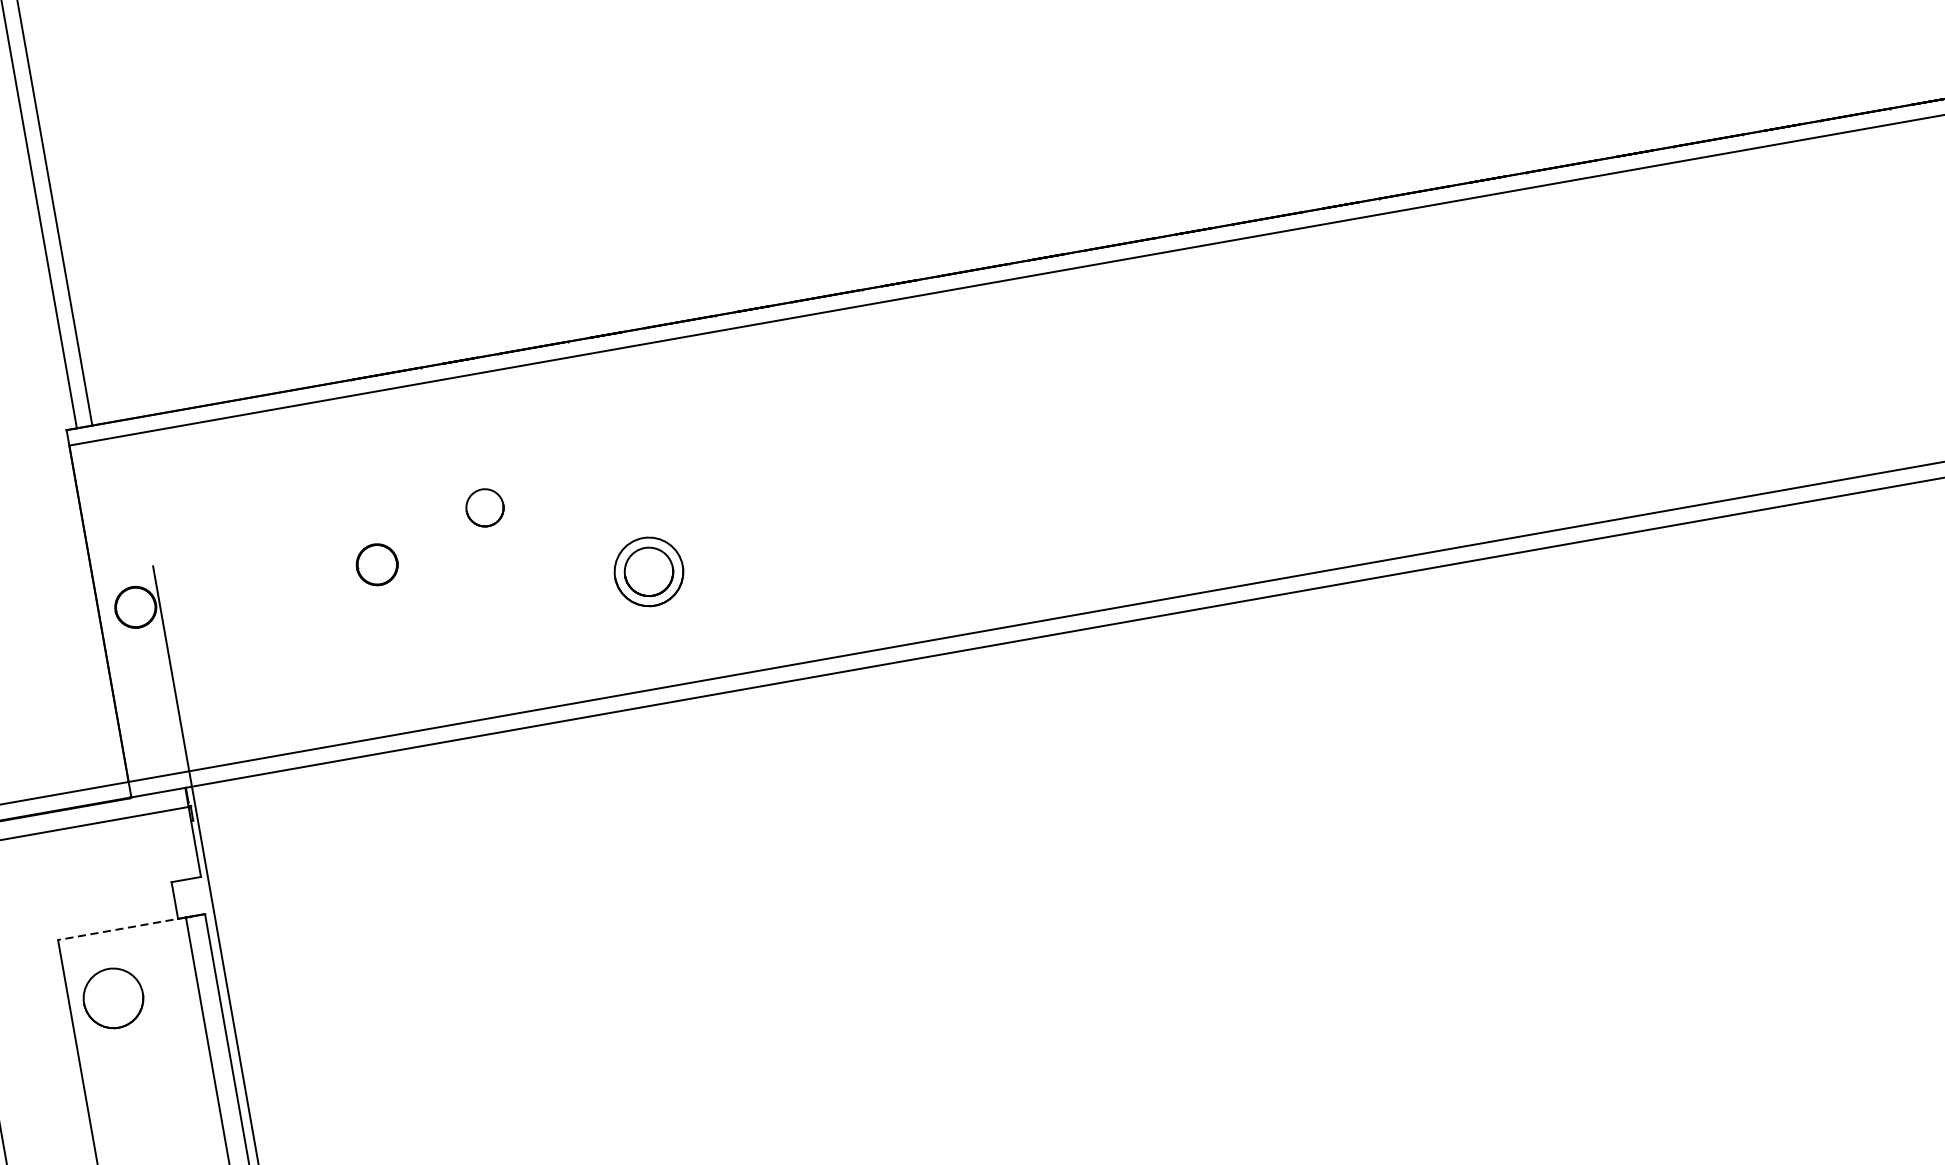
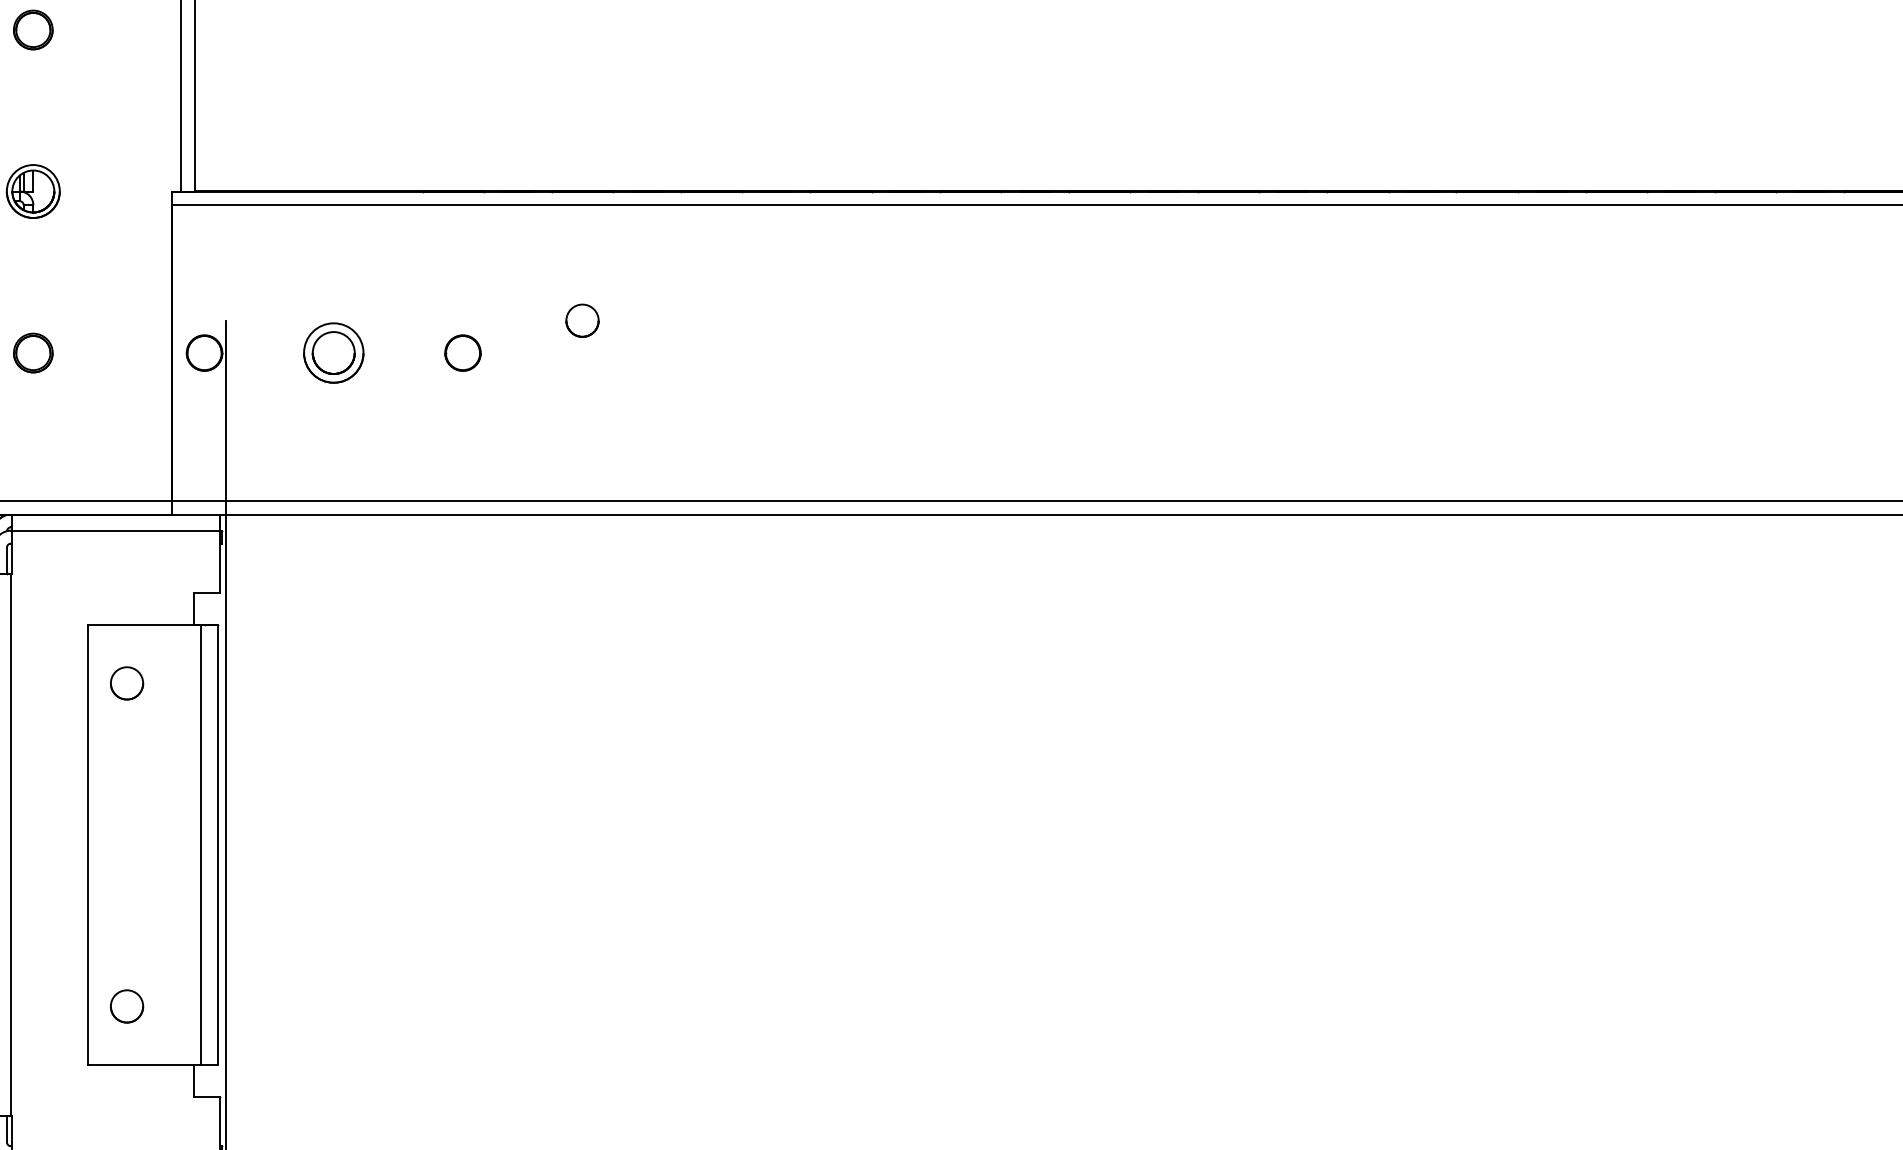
circle: (484, 507) -> (582, 320), moved
circle: (376, 564) -> (462, 352), moved
part: (648, 571) -> (333, 352), moved
line: (122, 929) -> (144, 625), dashed -> solid
circle: (114, 998) -> (127, 683), size x0.62

